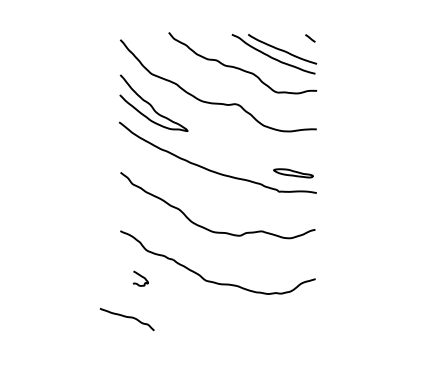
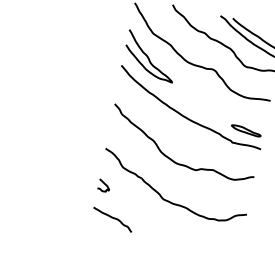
curve: (141, 277) -> (104, 185), moved
curve: (126, 317) -> (112, 218), moved

